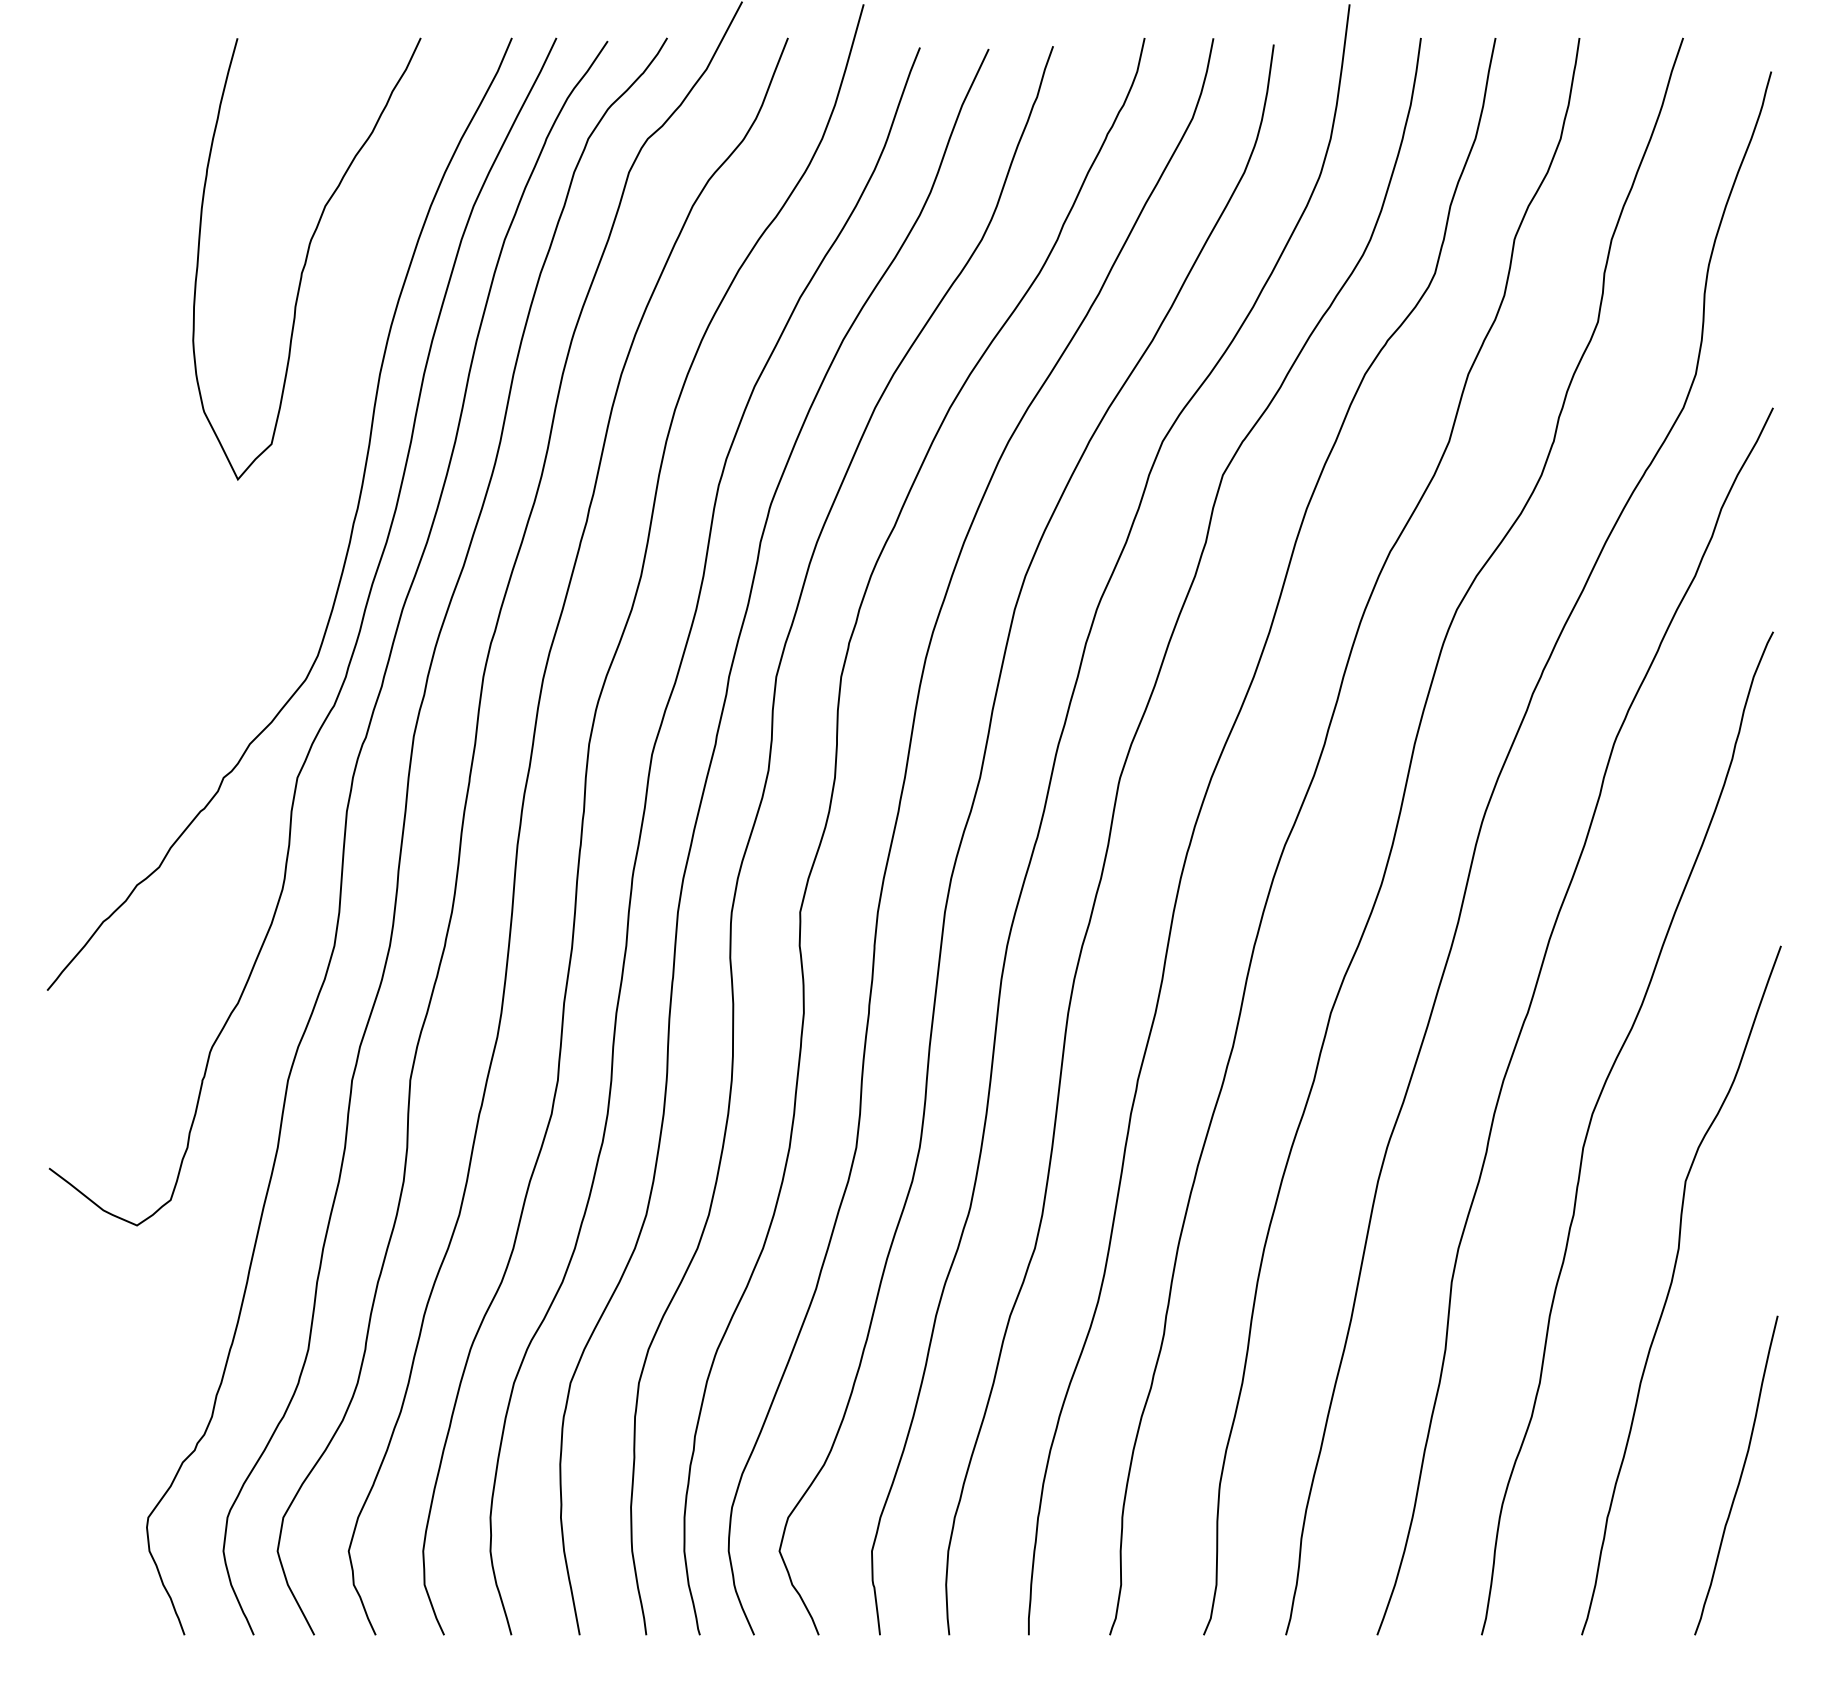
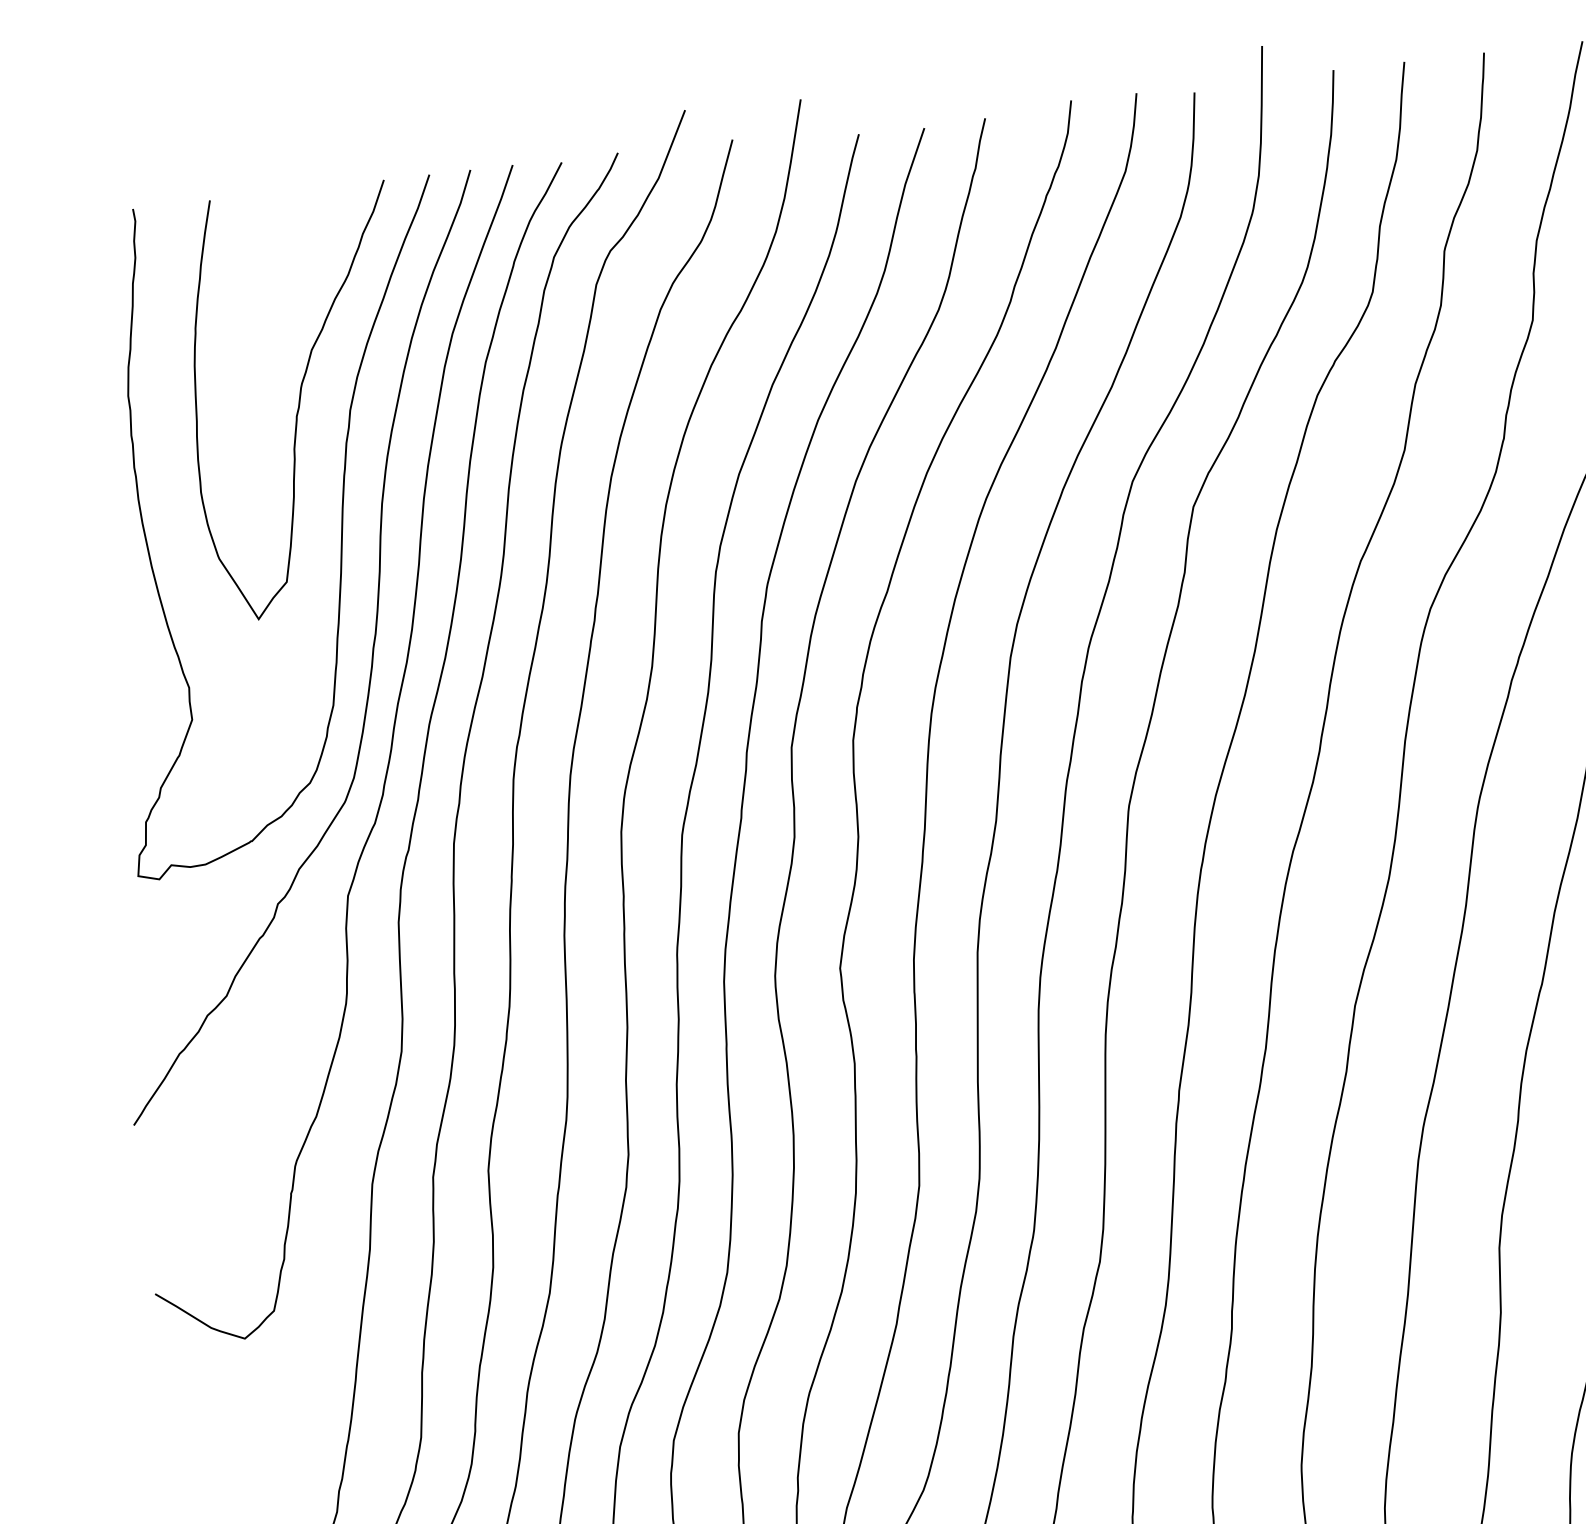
curve: (334, 393) -> (340, 527), added

